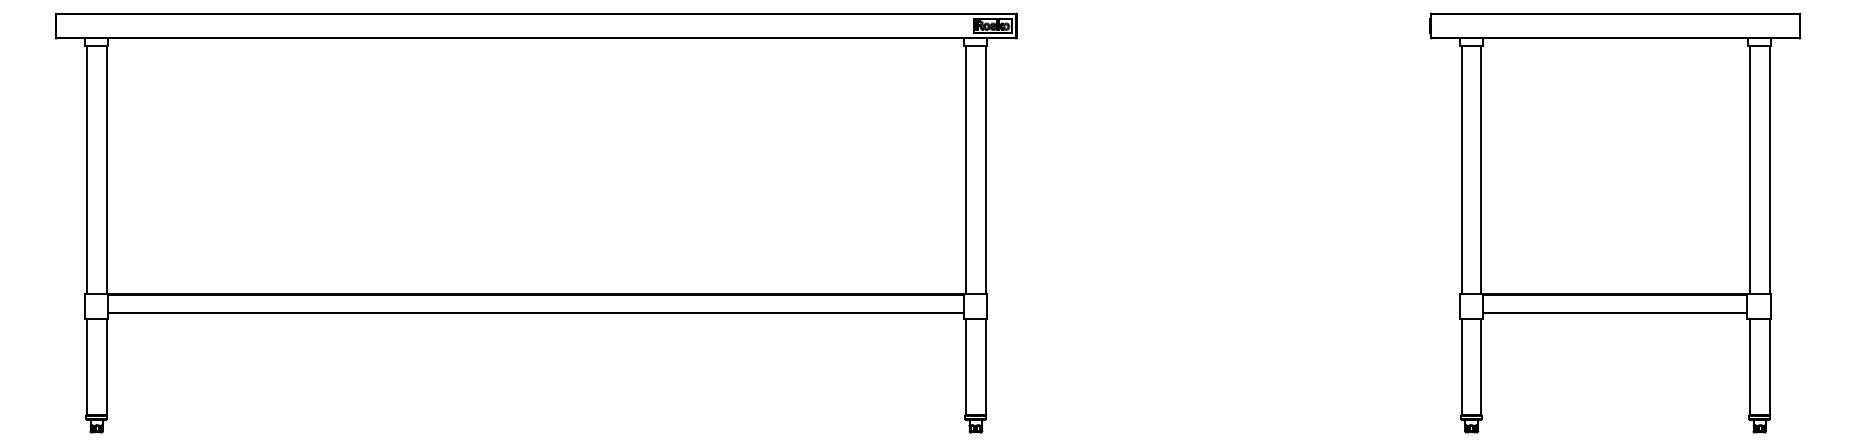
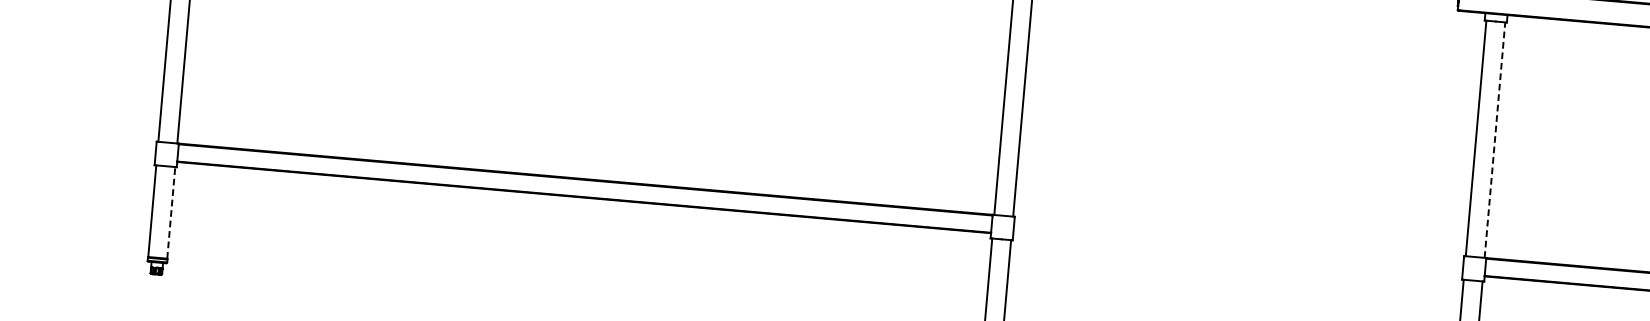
line: (1481, 170) -> (1495, 140), solid -> dashed
line: (106, 366) -> (171, 212), solid -> dashed

